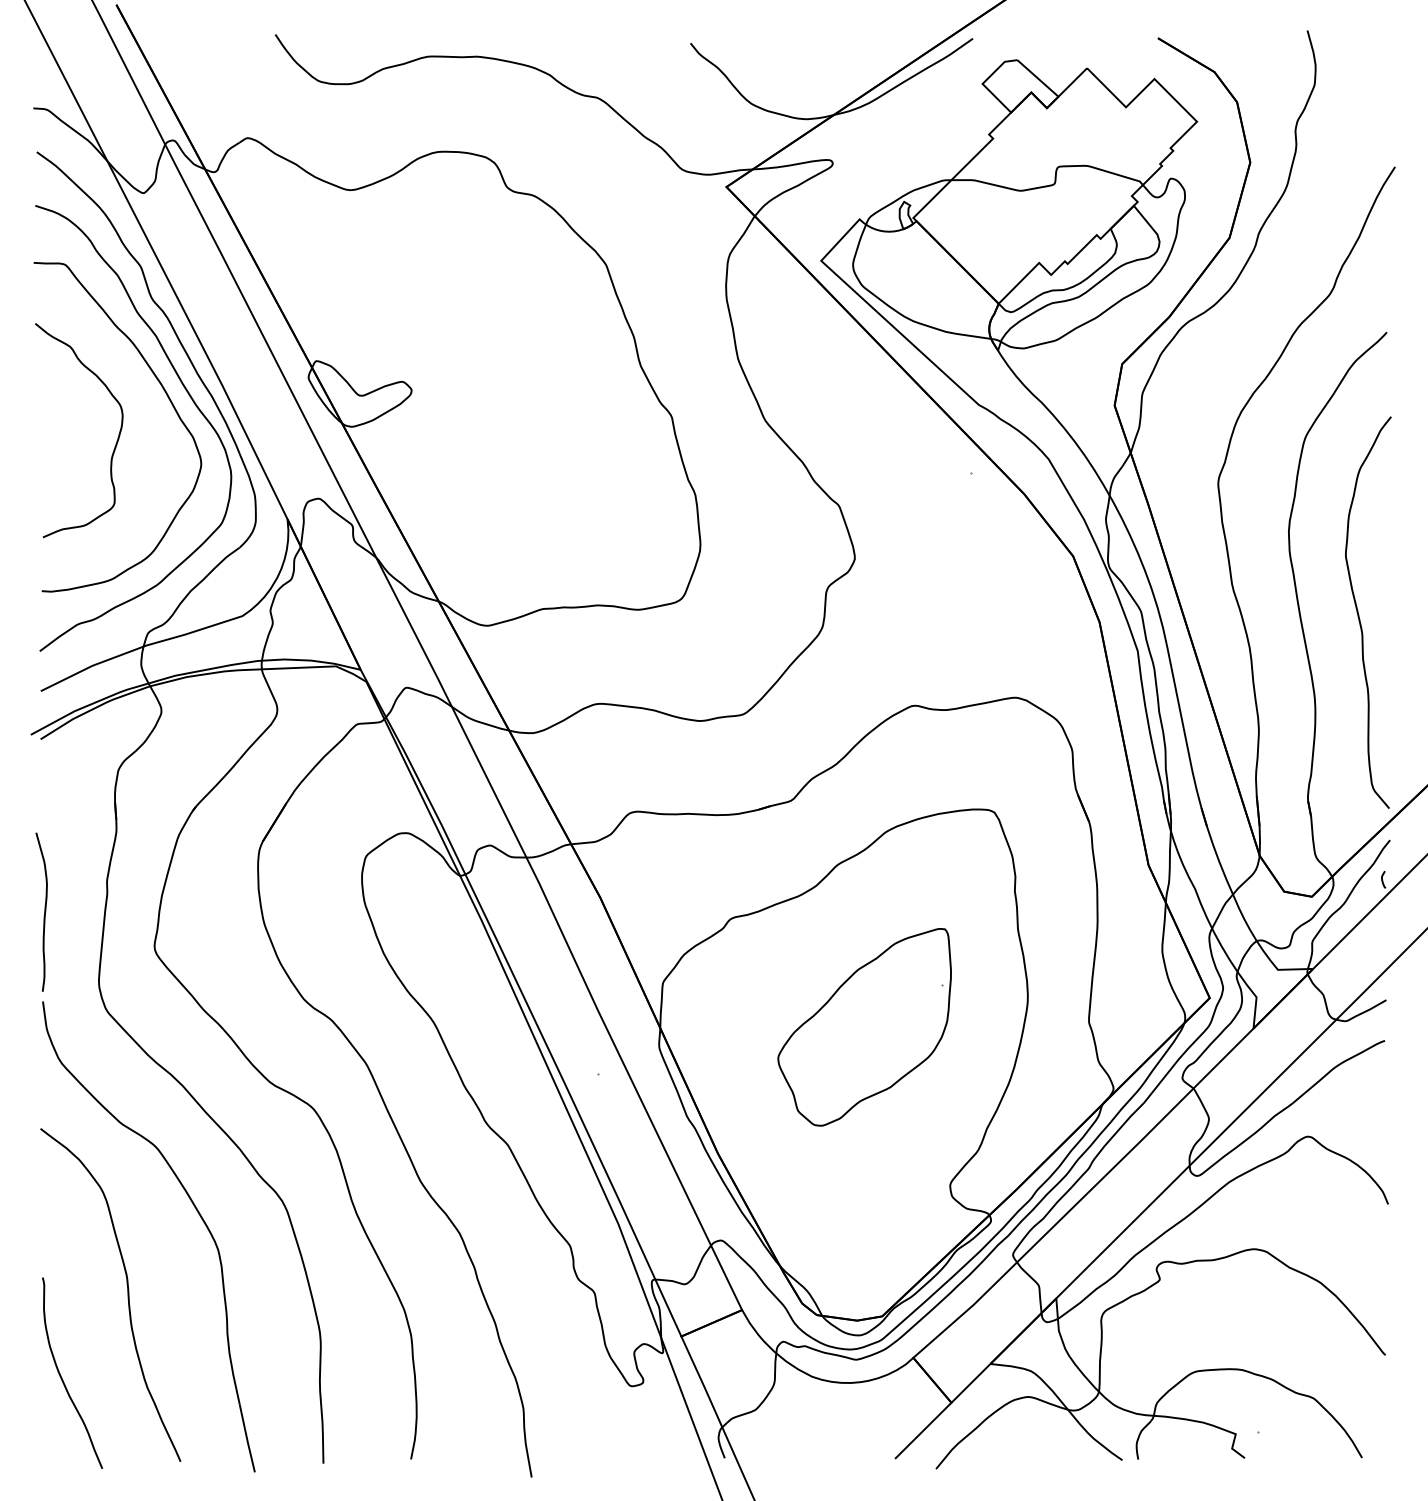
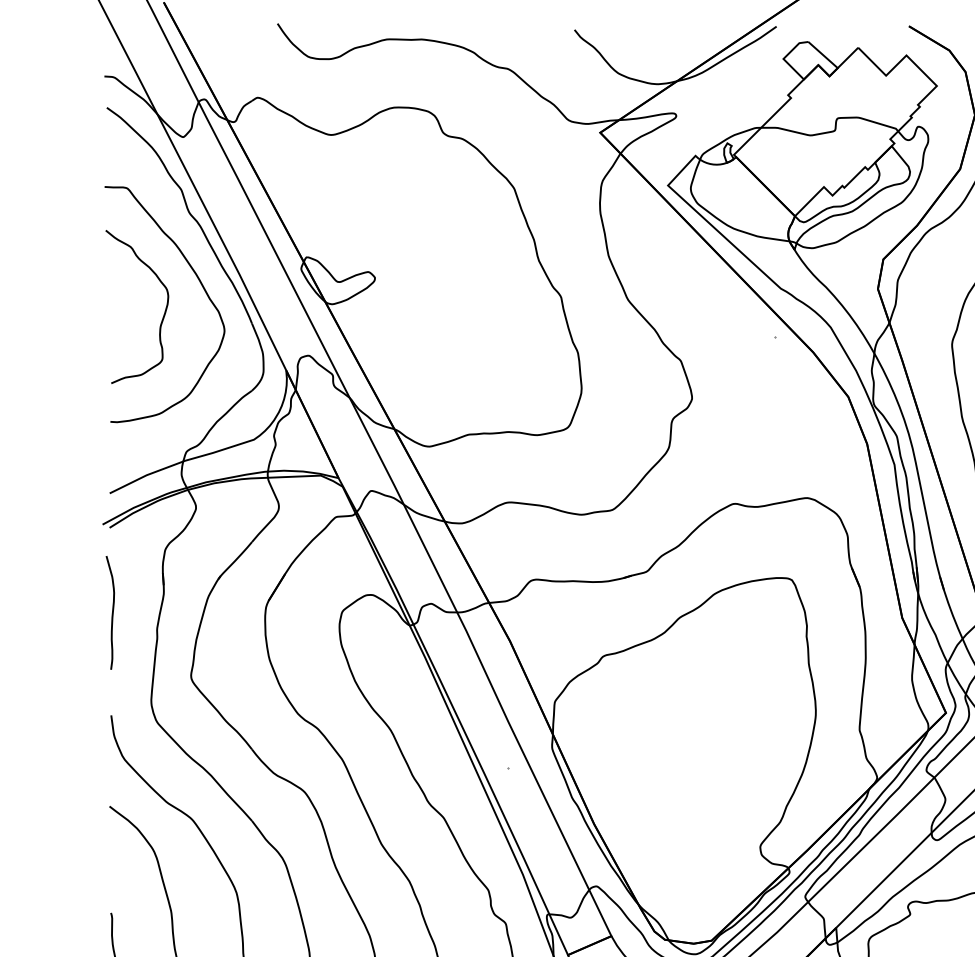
curve: (188, 395) -> (215, 281), removed
curve: (44, 911) -> (112, 612), moved
part: (864, 1027) -> (699, 734), removed

